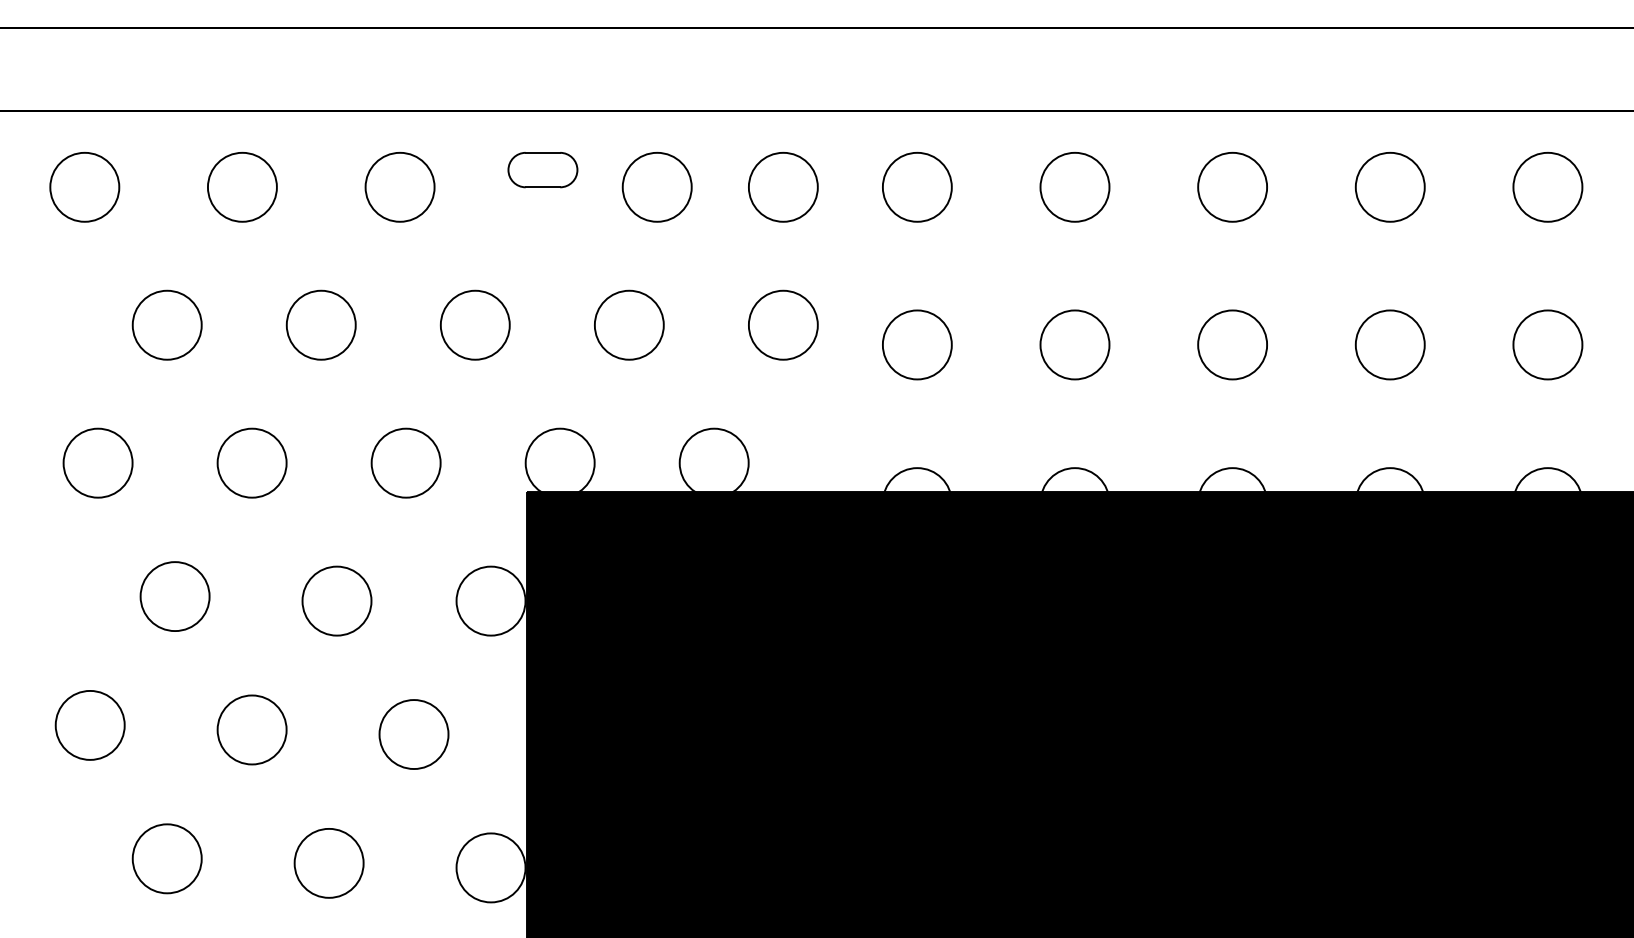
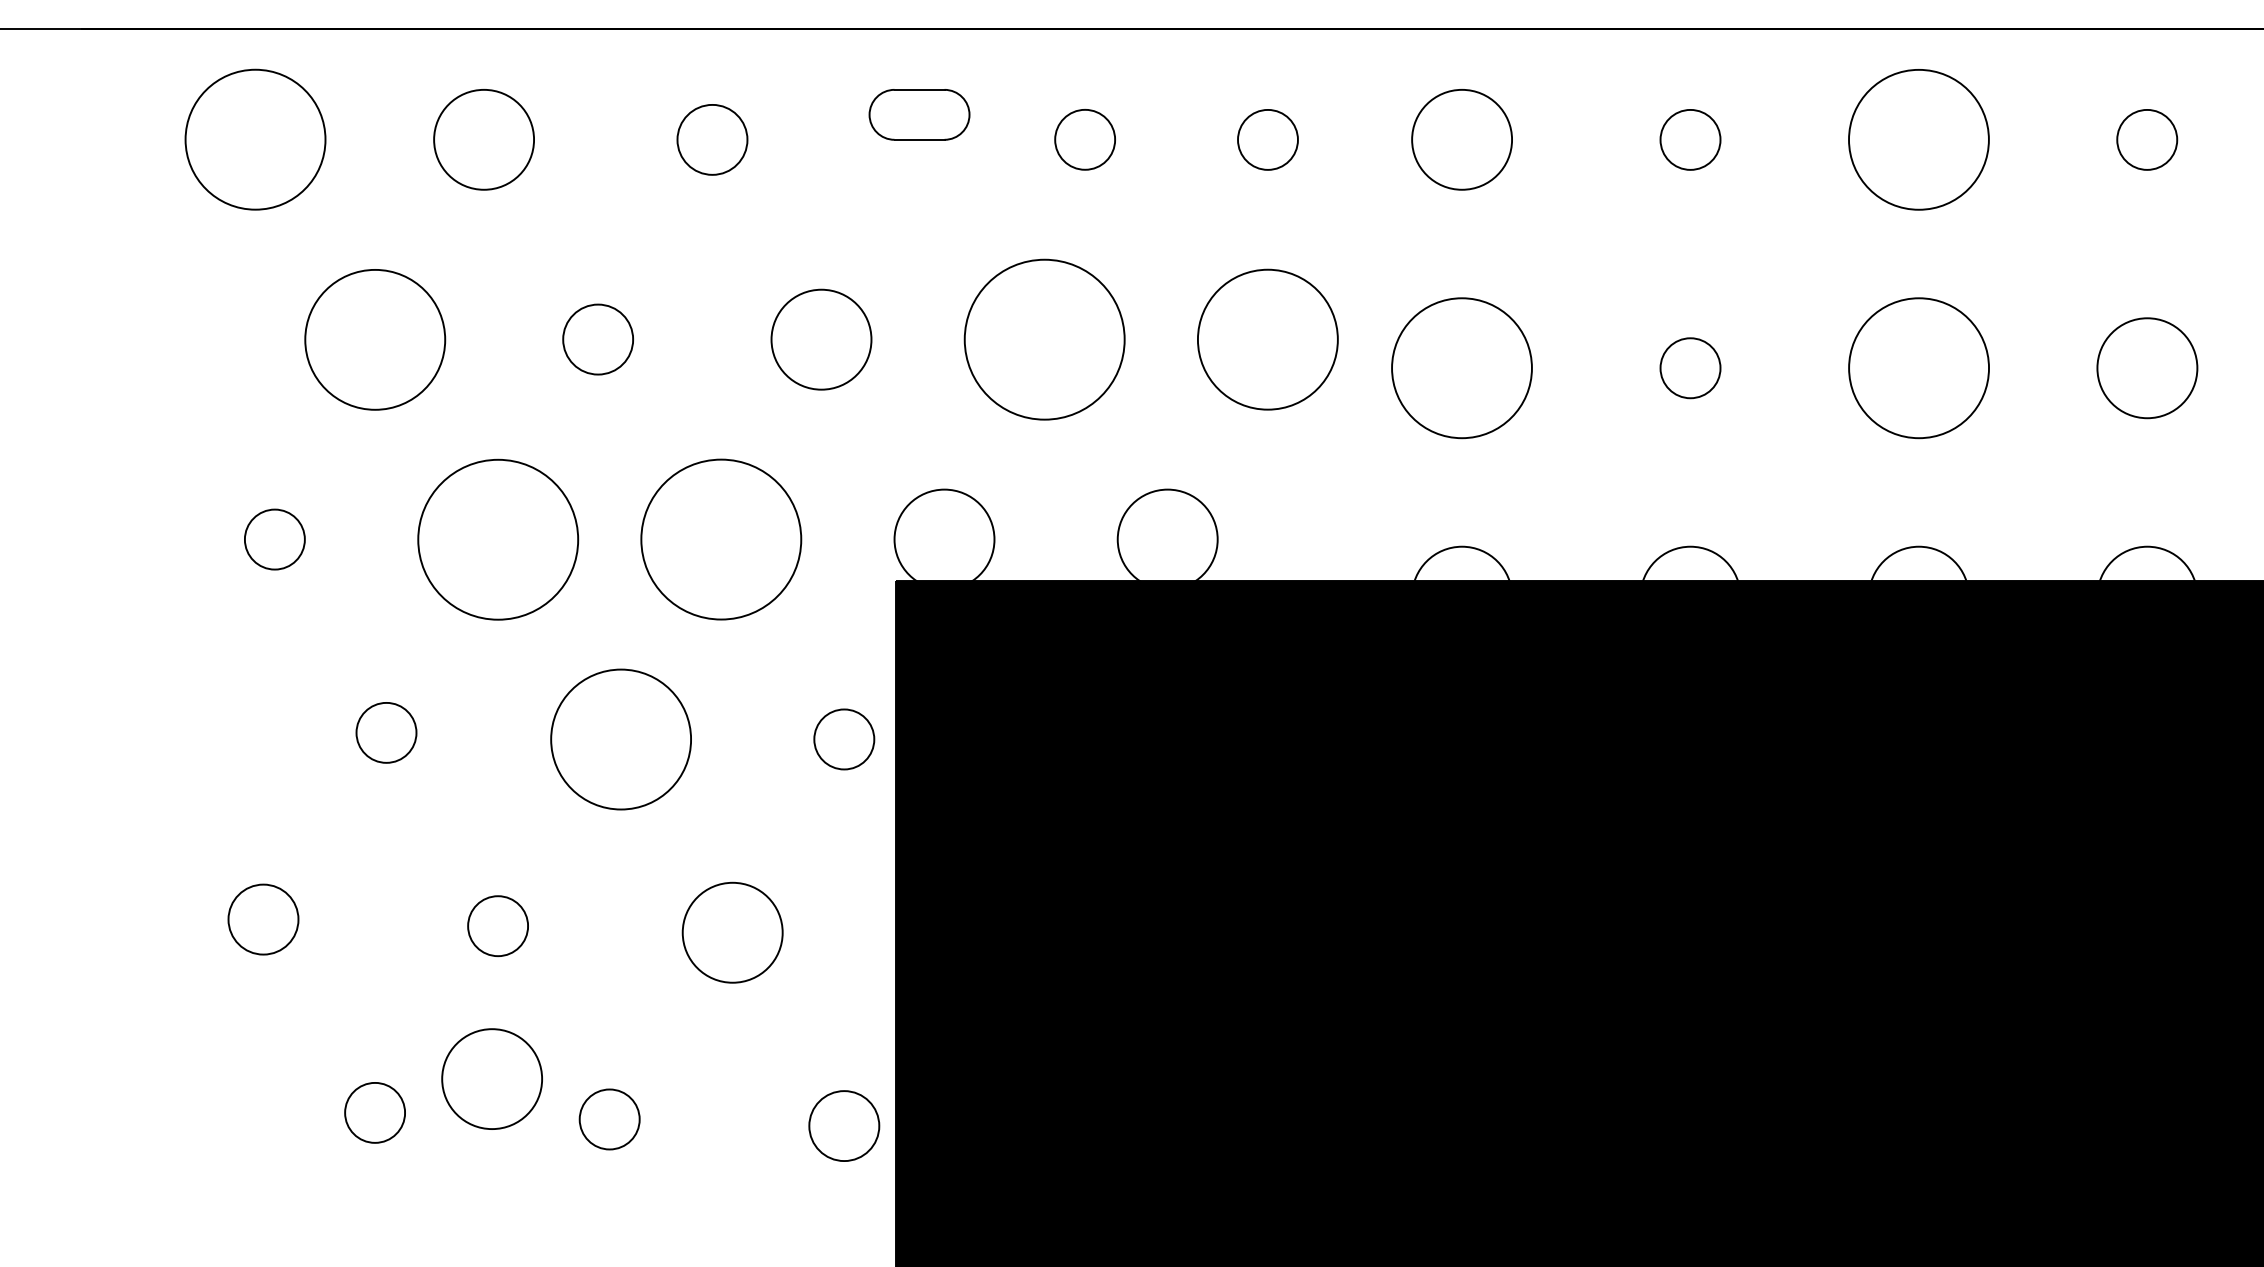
circle: (656, 186) -> (1084, 138), size x0.6
circle: (1232, 186) -> (1918, 138), size x1.4
circle: (84, 187) -> (255, 140), size x1.4
circle: (399, 187) -> (711, 140), size x0.7
circle: (783, 187) -> (1268, 140), size x0.6
circle: (1074, 187) -> (1689, 140), size x0.6
circle: (1389, 187) -> (2146, 140), size x0.6
circle: (166, 324) -> (374, 338), size x1.4
circle: (320, 324) -> (597, 338), size x0.7
circle: (628, 324) -> (1043, 338), size x1.6
circle: (782, 324) -> (1266, 338), size x1.4
circle: (917, 344) -> (1462, 367), size x1.4
circle: (1074, 344) -> (1689, 367), size x0.6
circle: (1232, 344) -> (1918, 367), size x1.4
circle: (97, 462) -> (274, 538), size x0.6
circle: (251, 462) -> (497, 538), size x1.6
circle: (405, 462) -> (720, 538), size x1.6
circle: (174, 596) -> (385, 732), size x0.6
circle: (336, 600) -> (620, 738), size x1.4
circle: (490, 600) -> (843, 738), size x0.6
circle: (89, 724) -> (262, 918), size x0.7
circle: (251, 729) -> (497, 925), size x0.6
circle: (247, 835) -> (491, 1079), added
circle: (166, 858) -> (374, 1112), size x0.6
circle: (328, 862) -> (608, 1118), size x0.6
circle: (490, 867) -> (843, 1125), size x0.7

